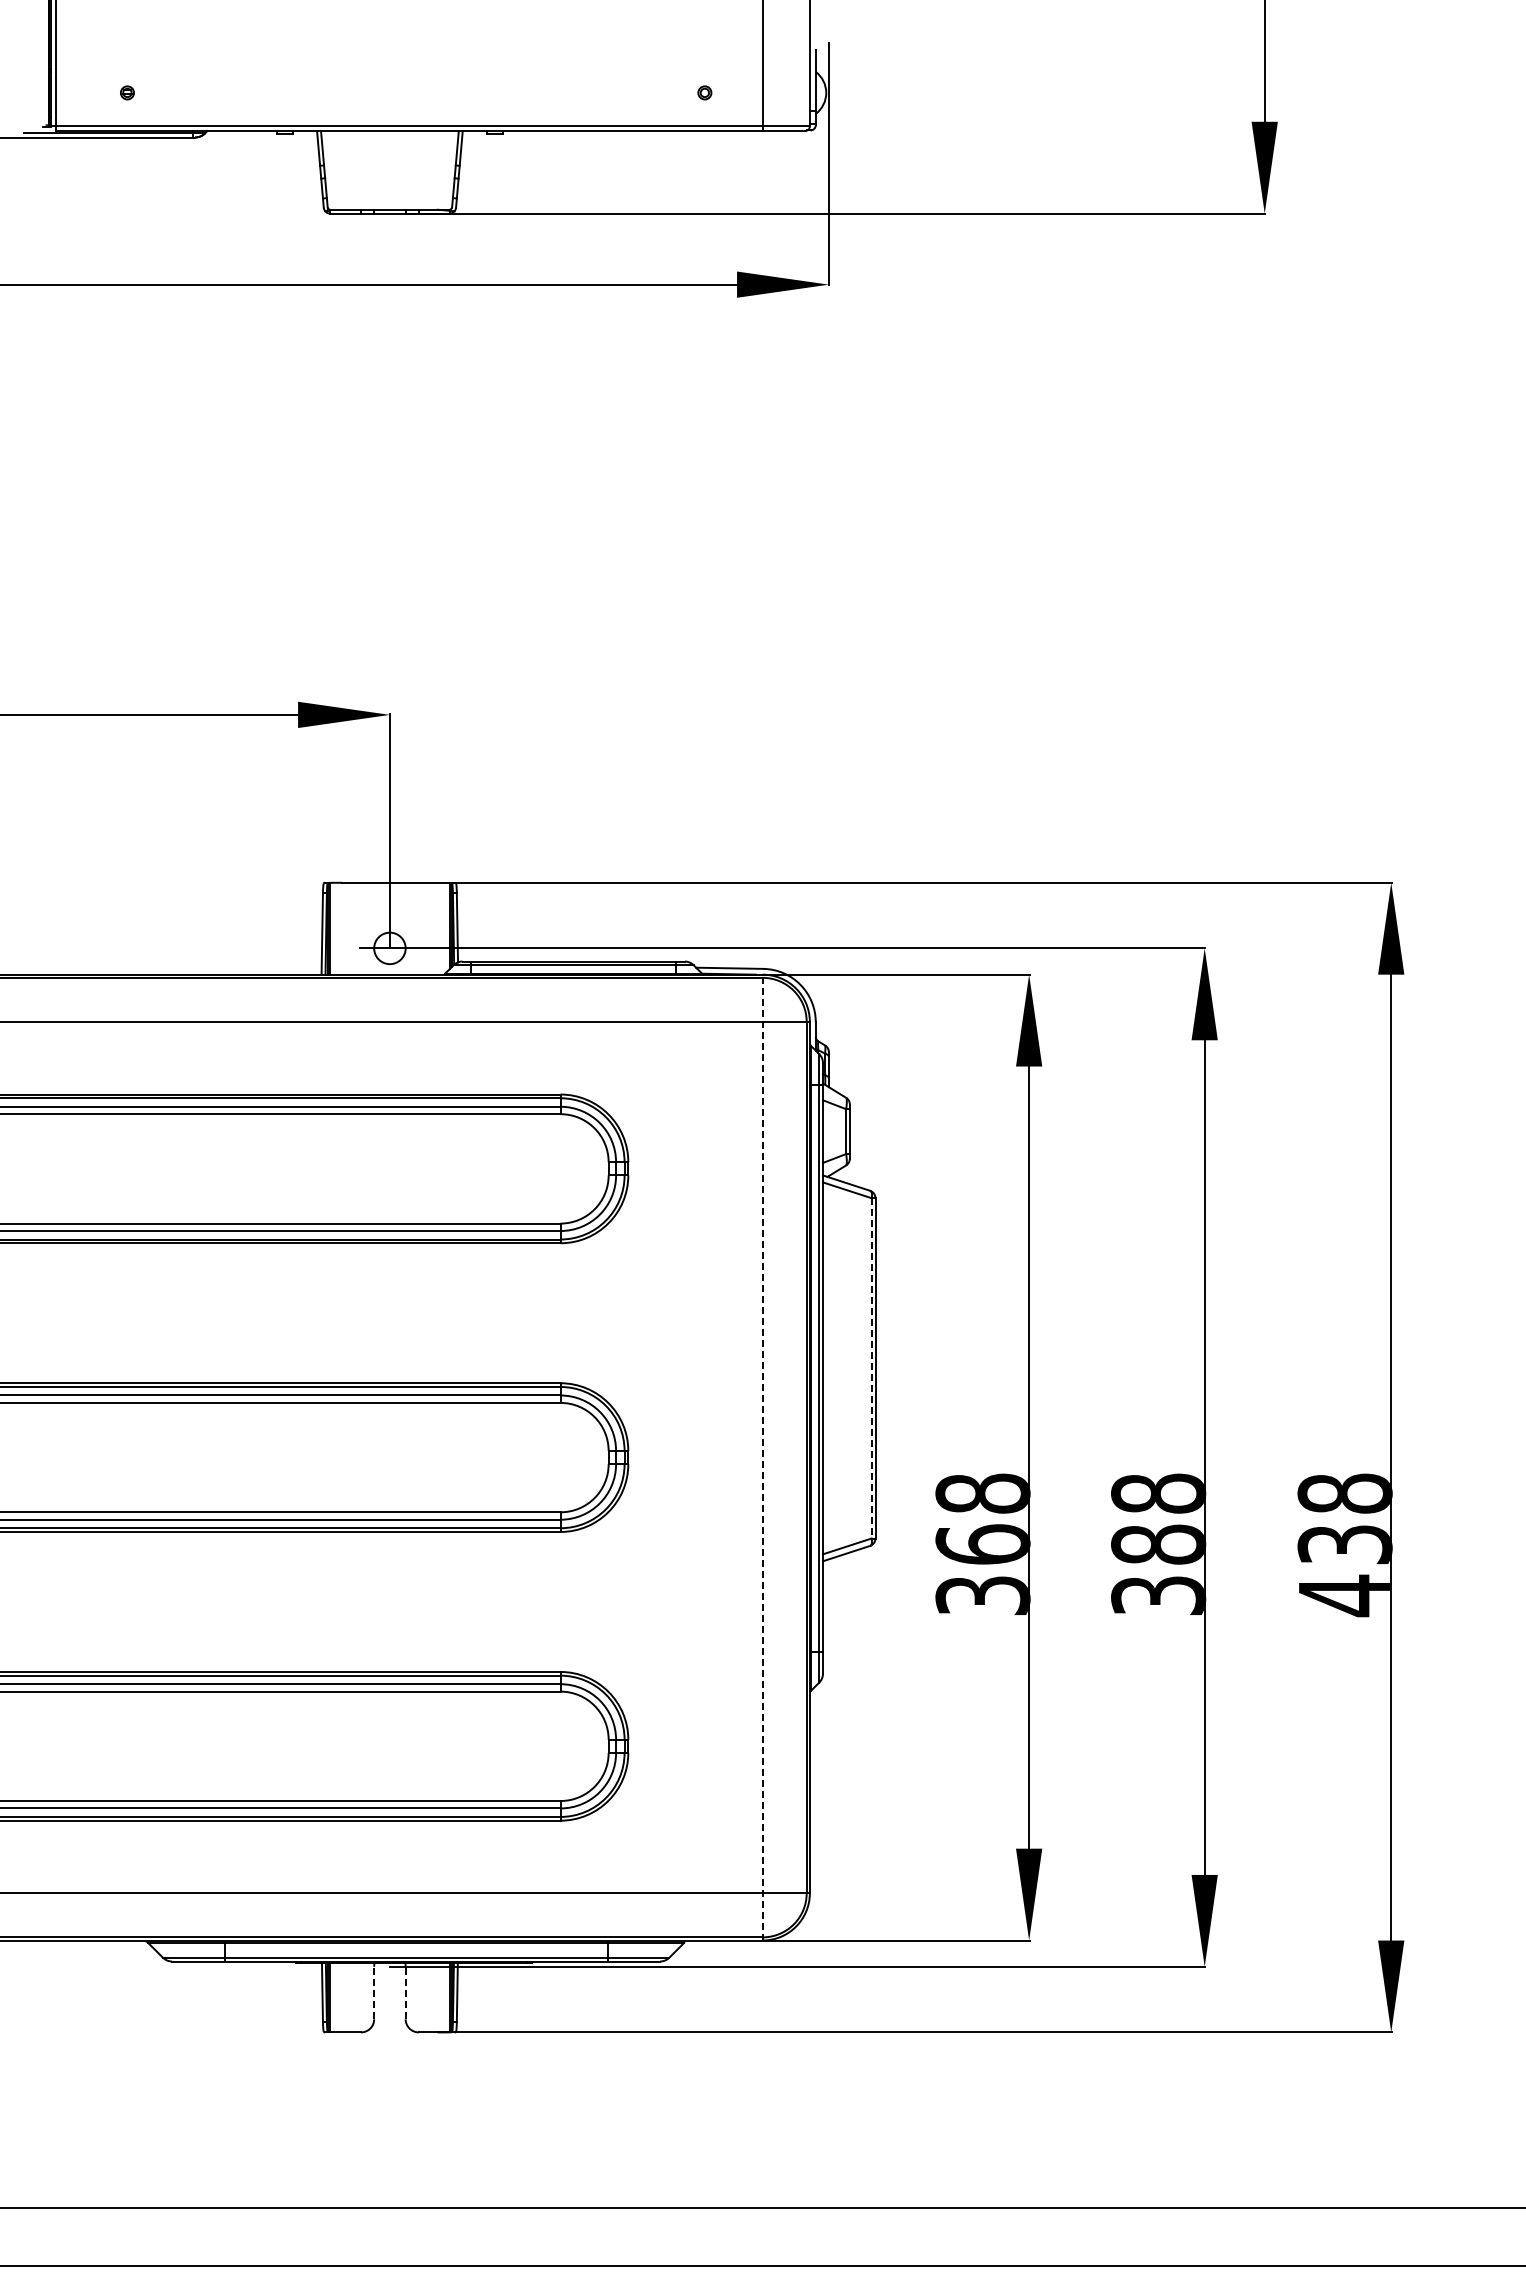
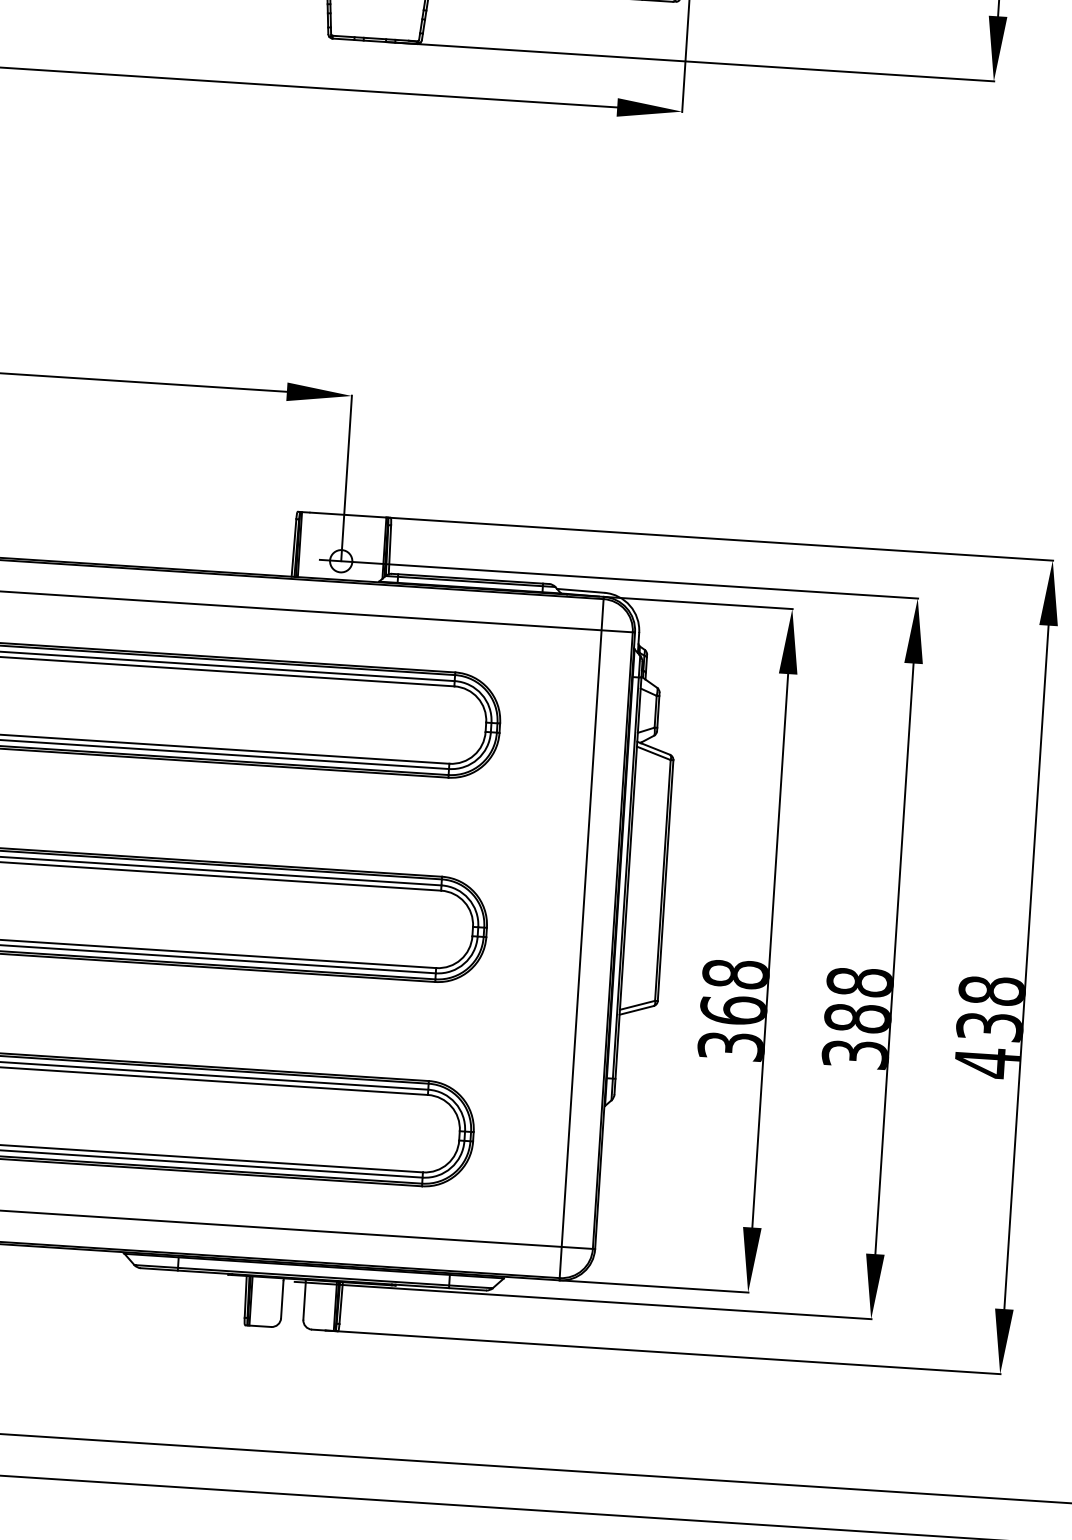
line: (871, 1368) -> (662, 880), dashed -> solid
line: (762, 1457) -> (581, 938), dashed -> solid
line: (374, 1992) -> (282, 1299), dashed -> solid
line: (405, 1992) -> (304, 1300), dashed -> solid

